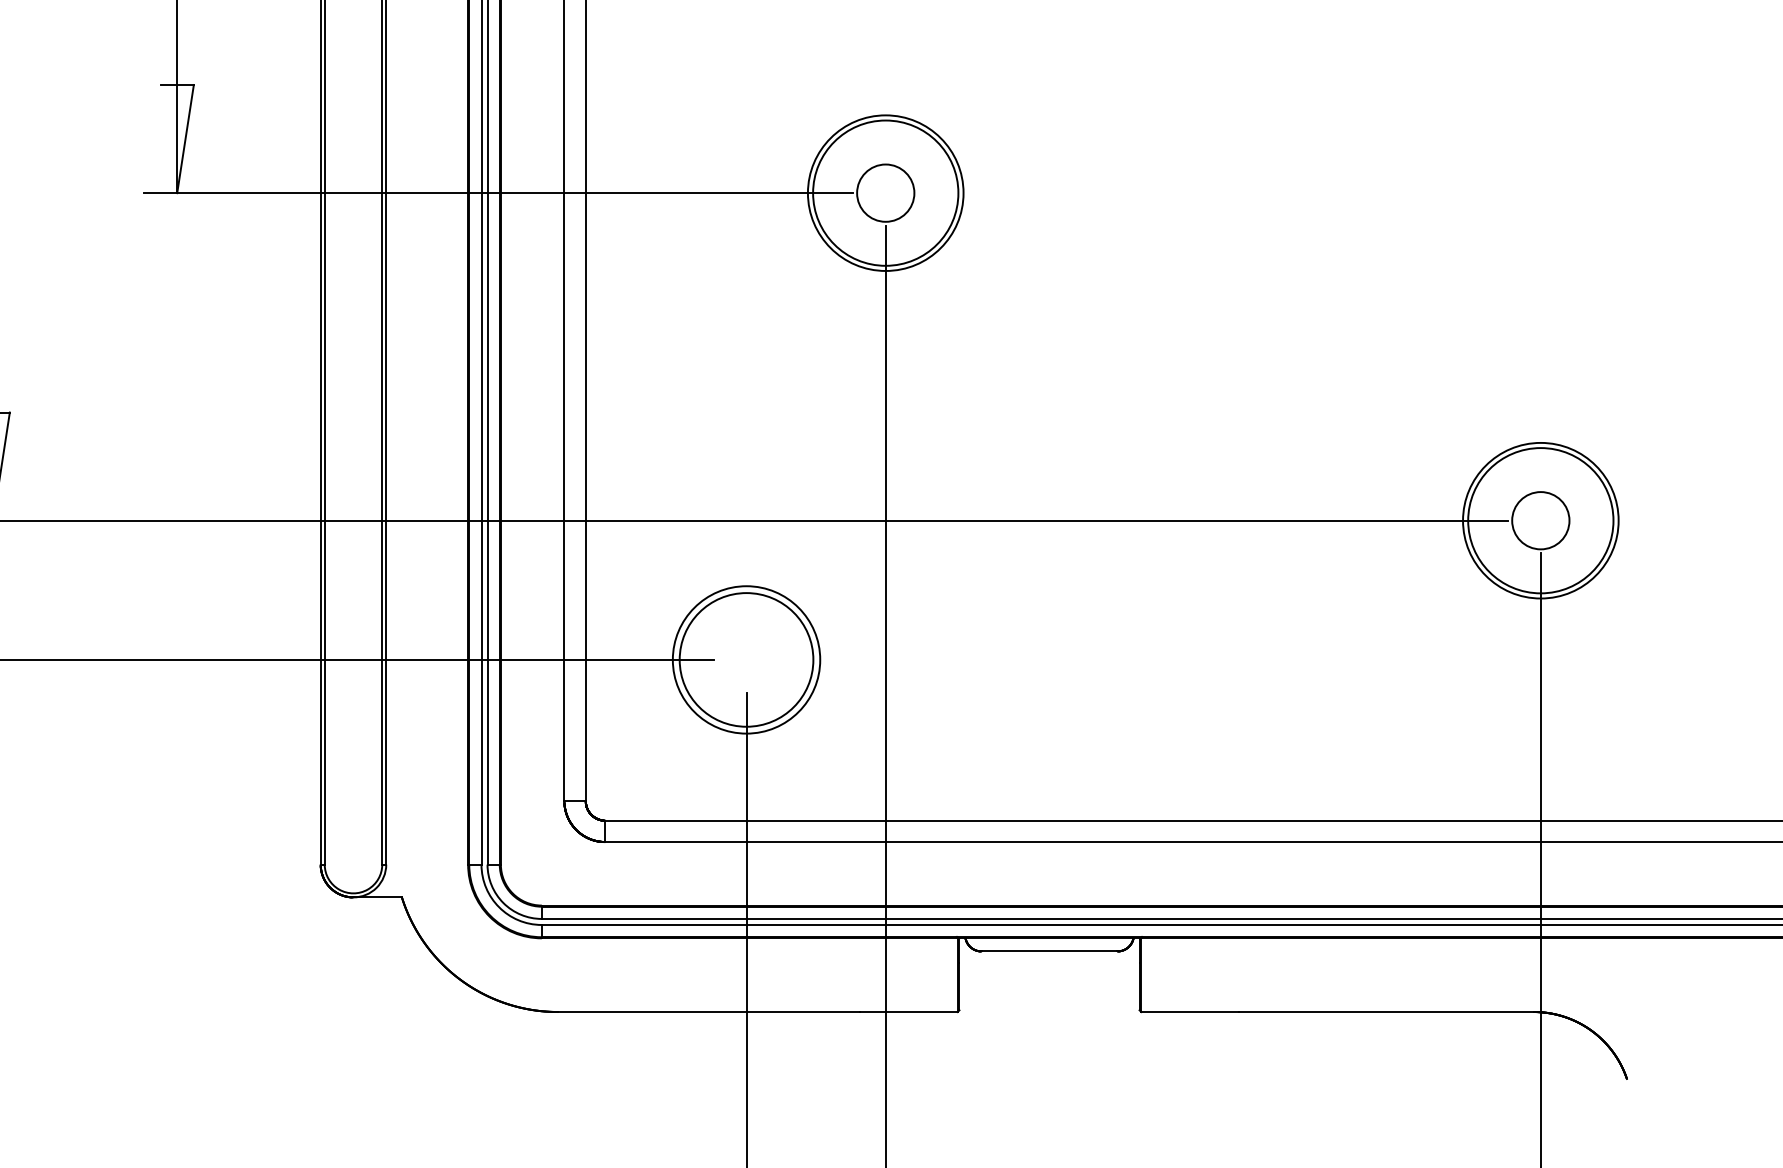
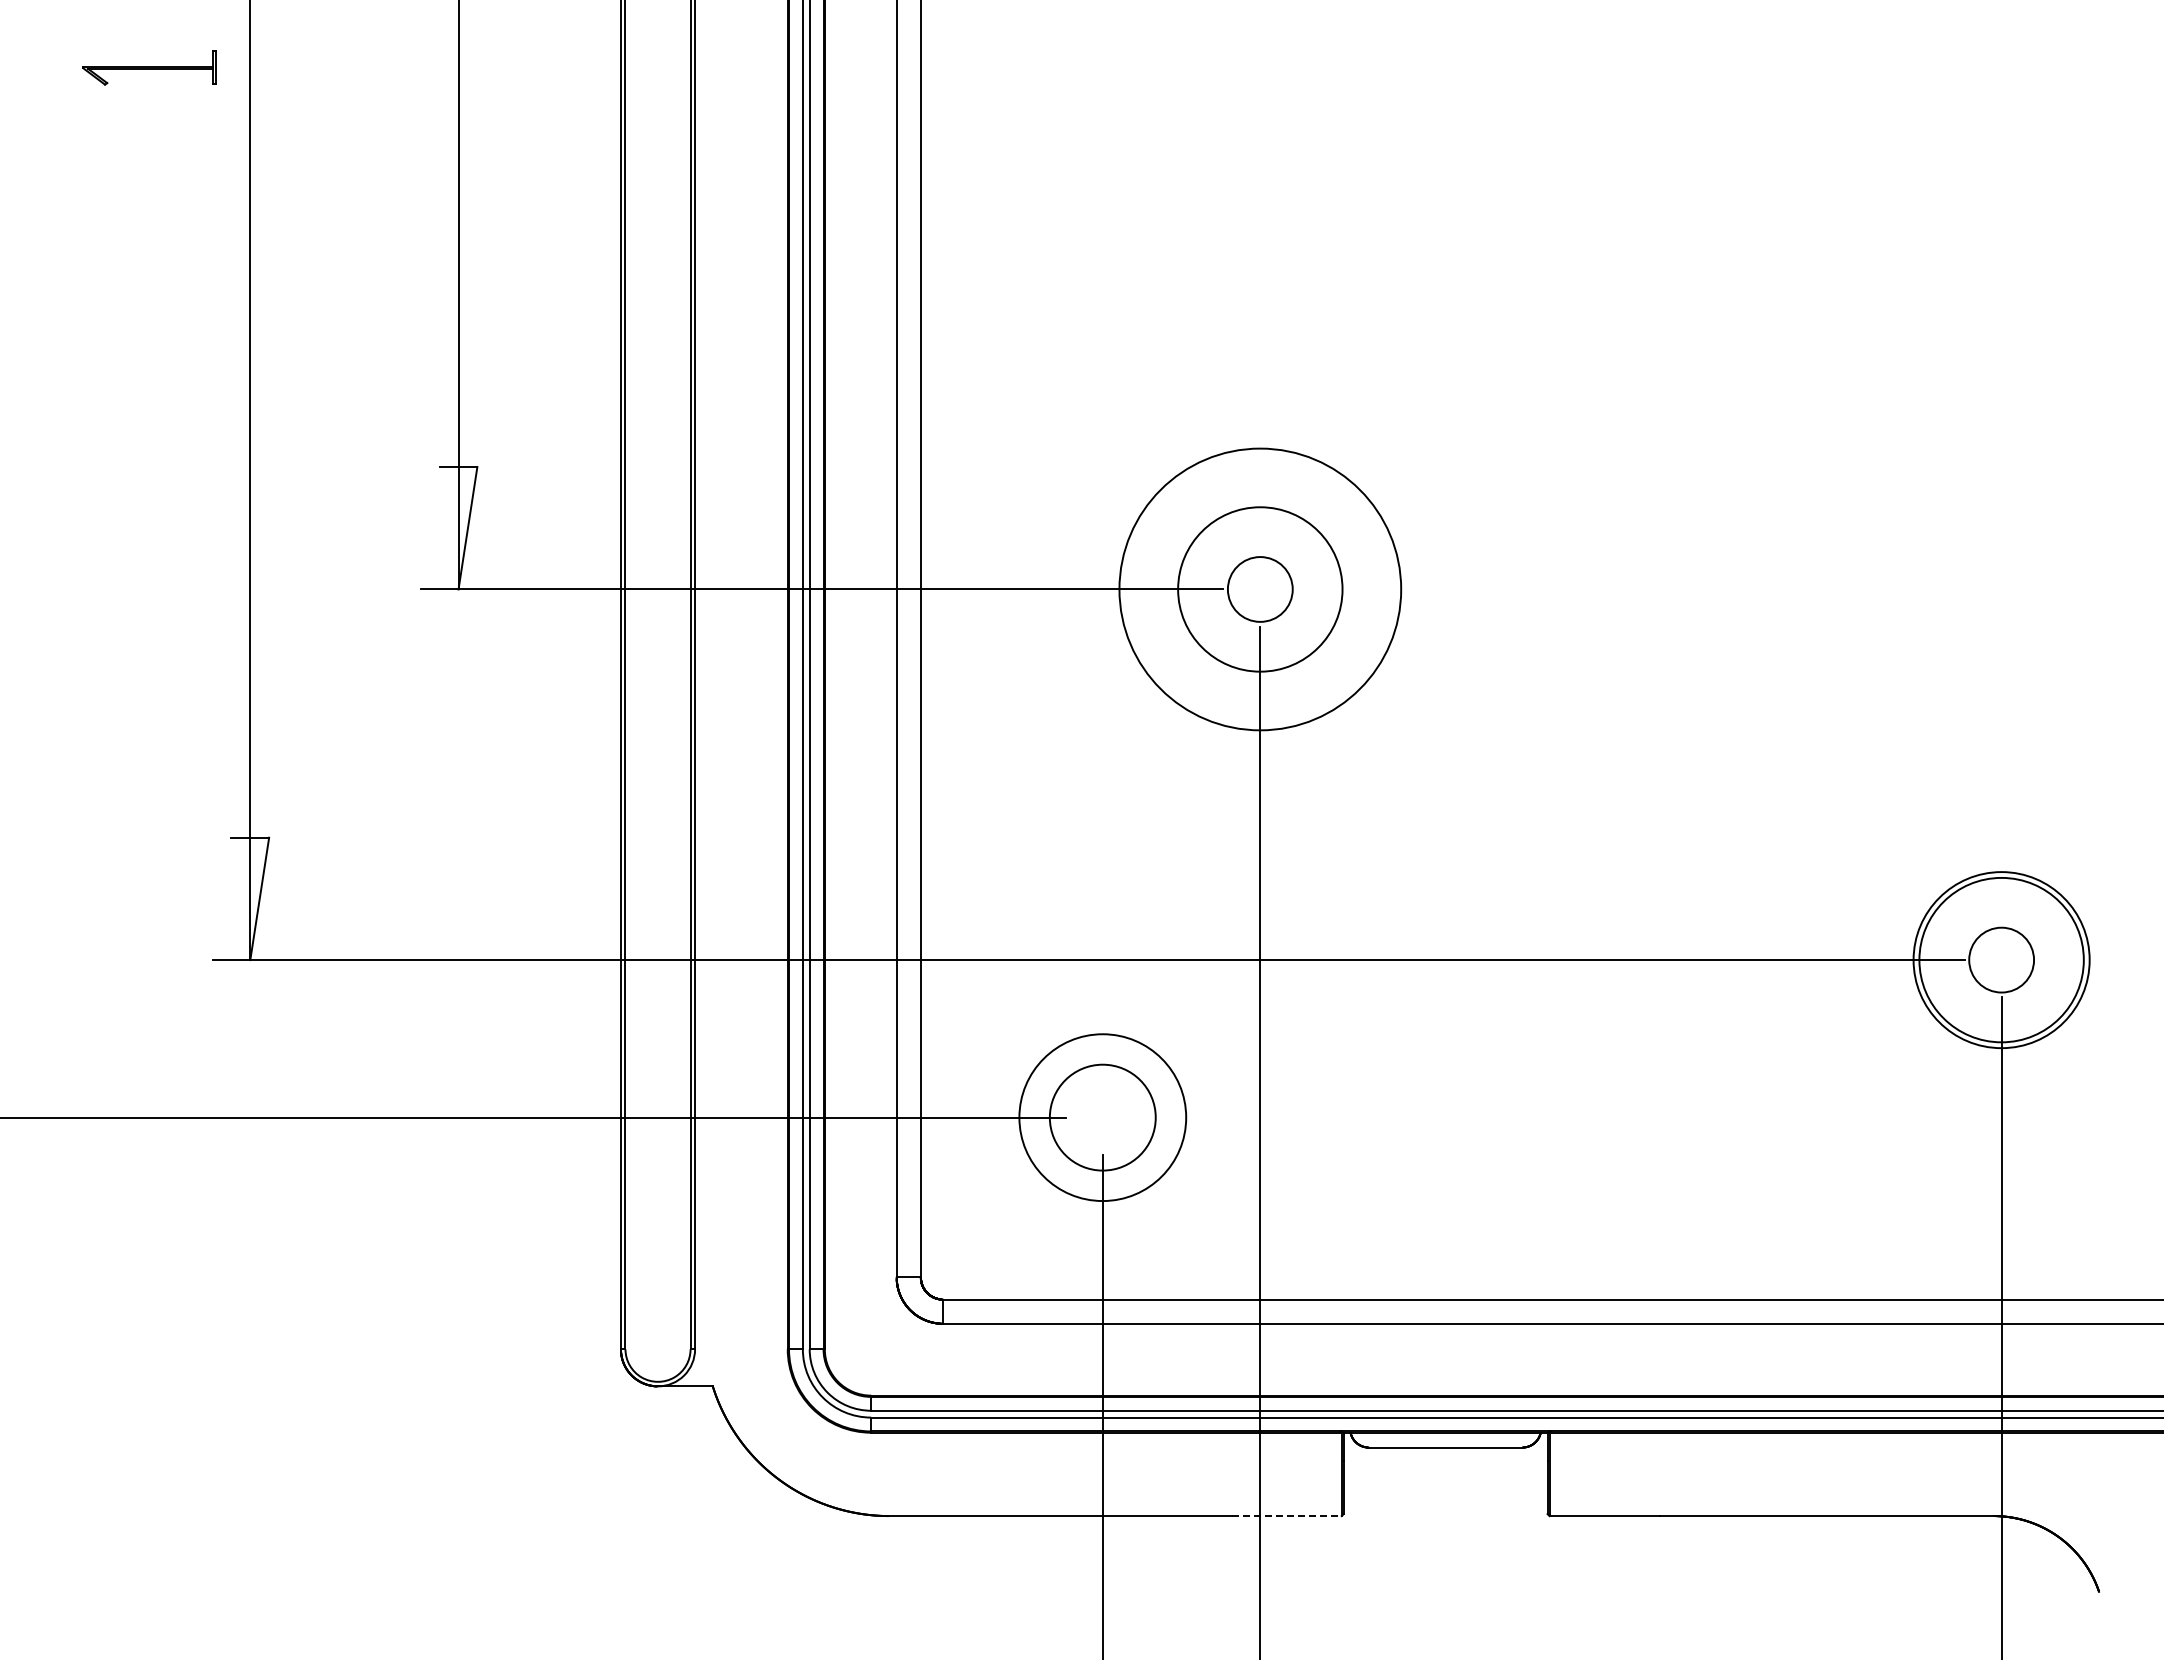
circle: (885, 193) -> (1260, 589), size x1.6
circle: (746, 659) -> (1102, 1117), size x0.7
line: (909, 1012) -> (1287, 1516), solid -> dashed

